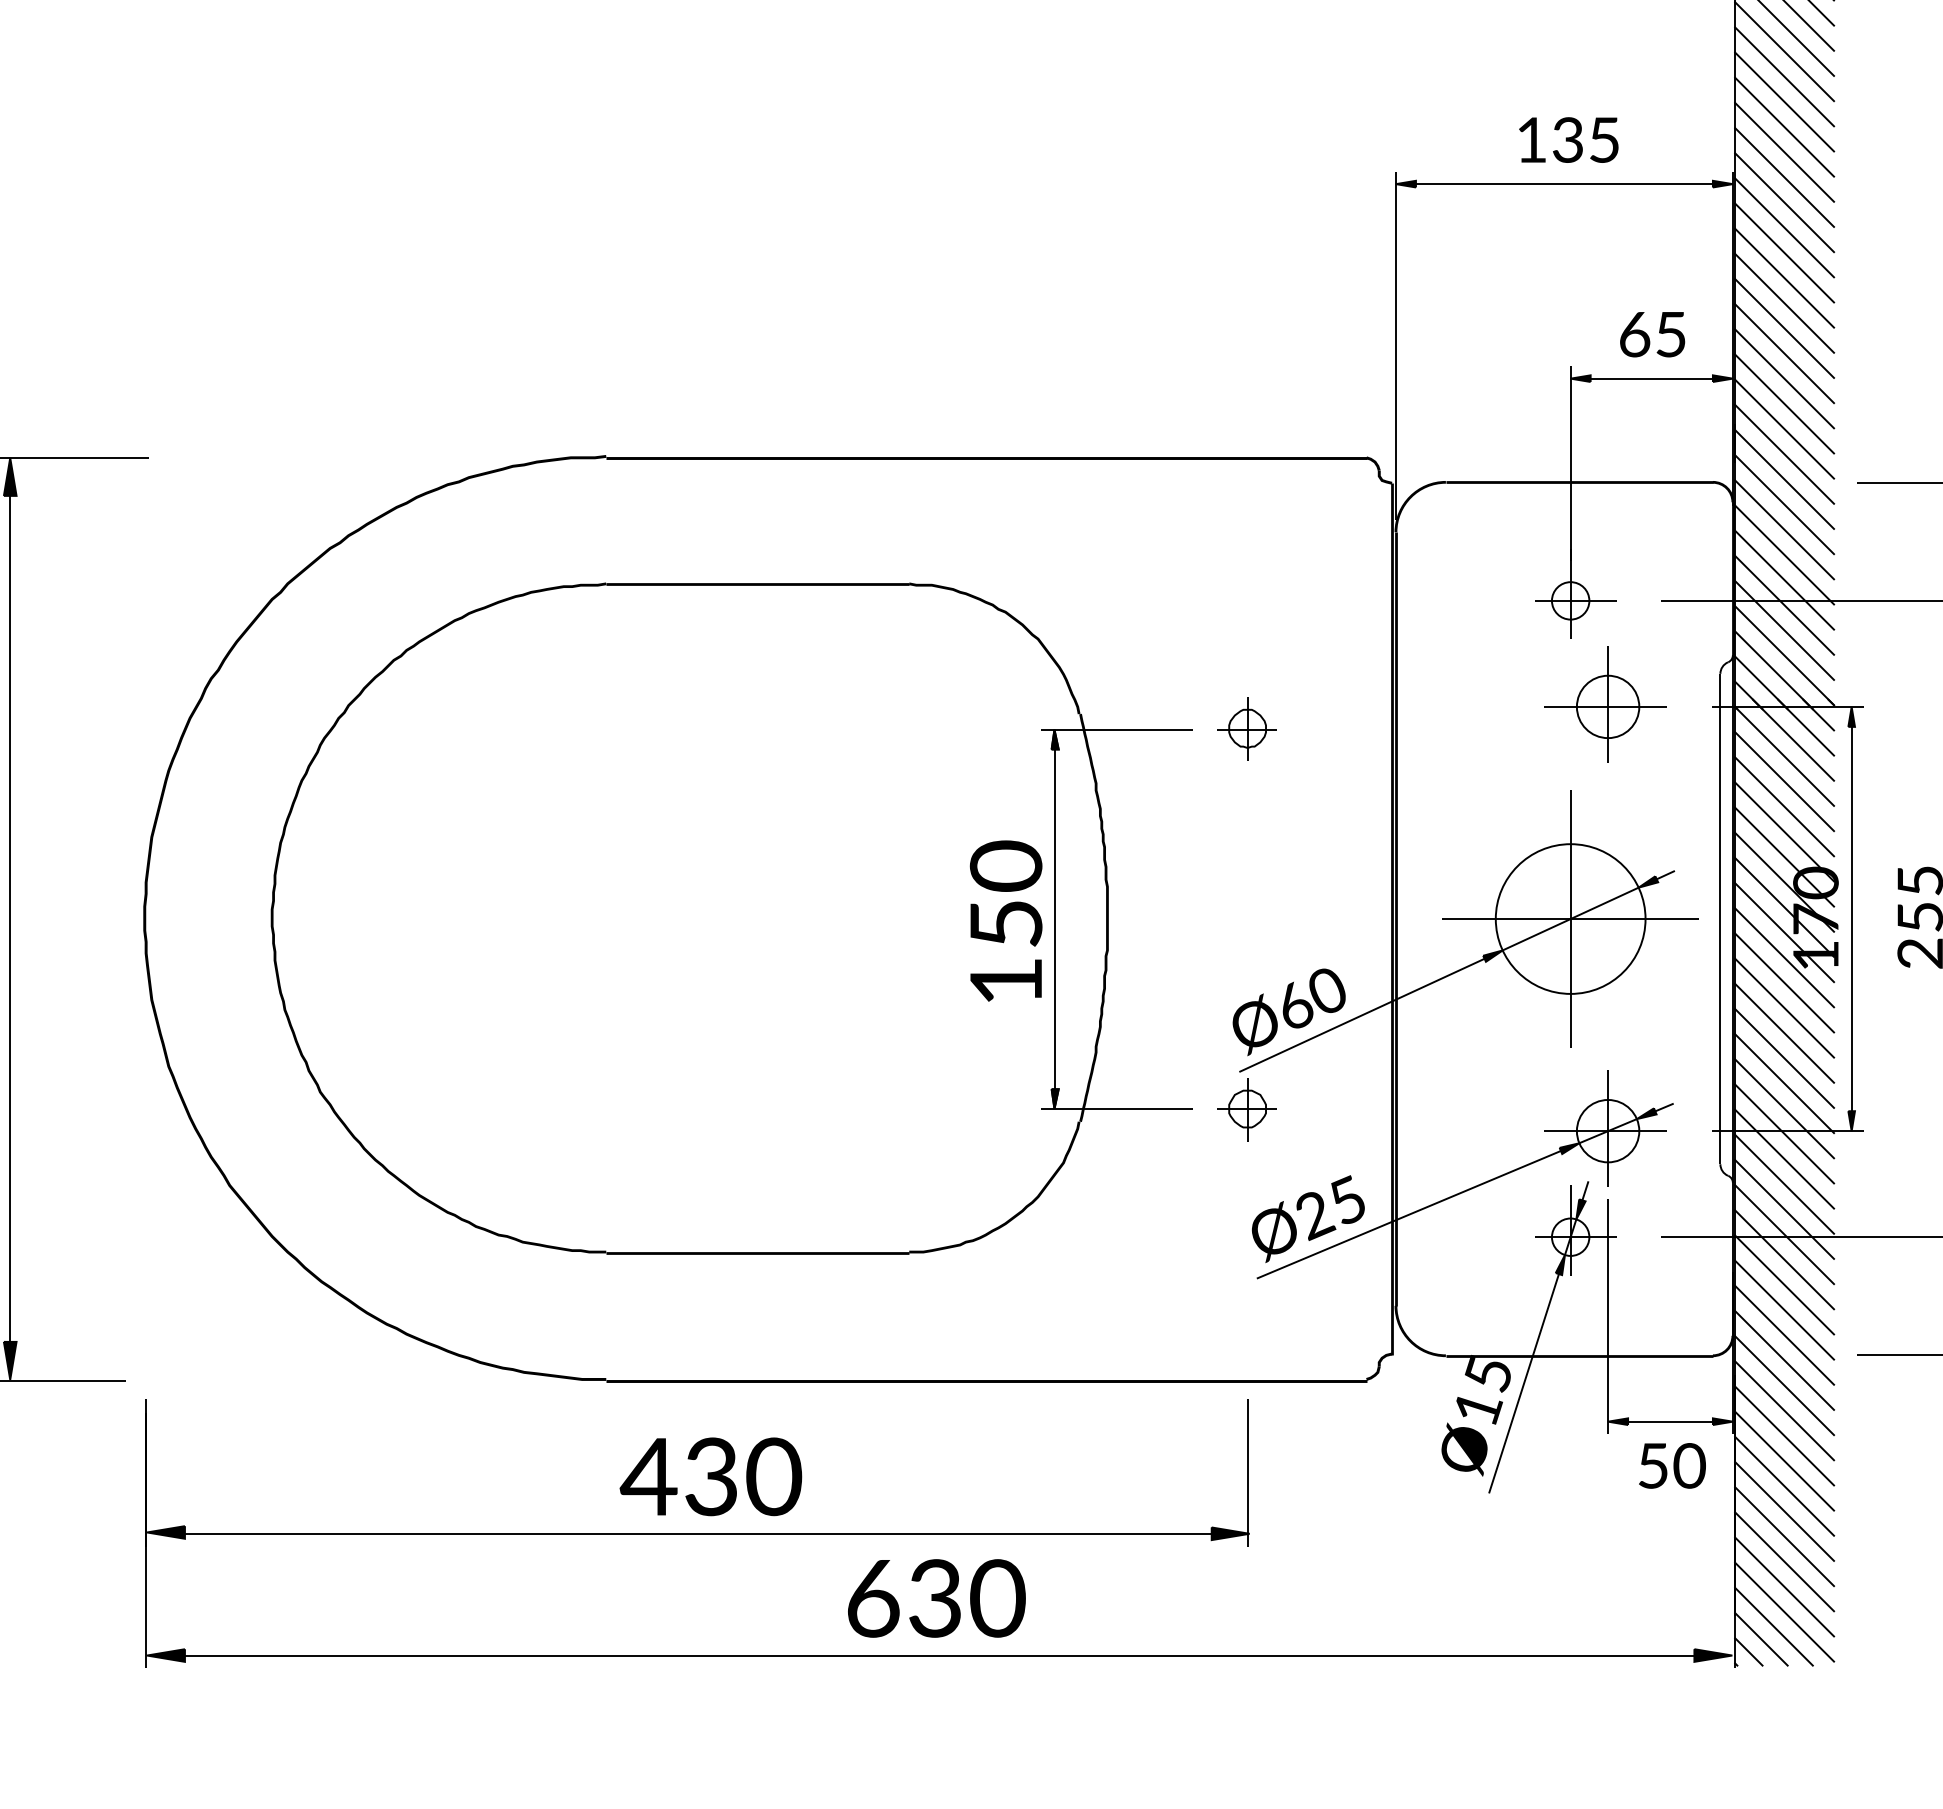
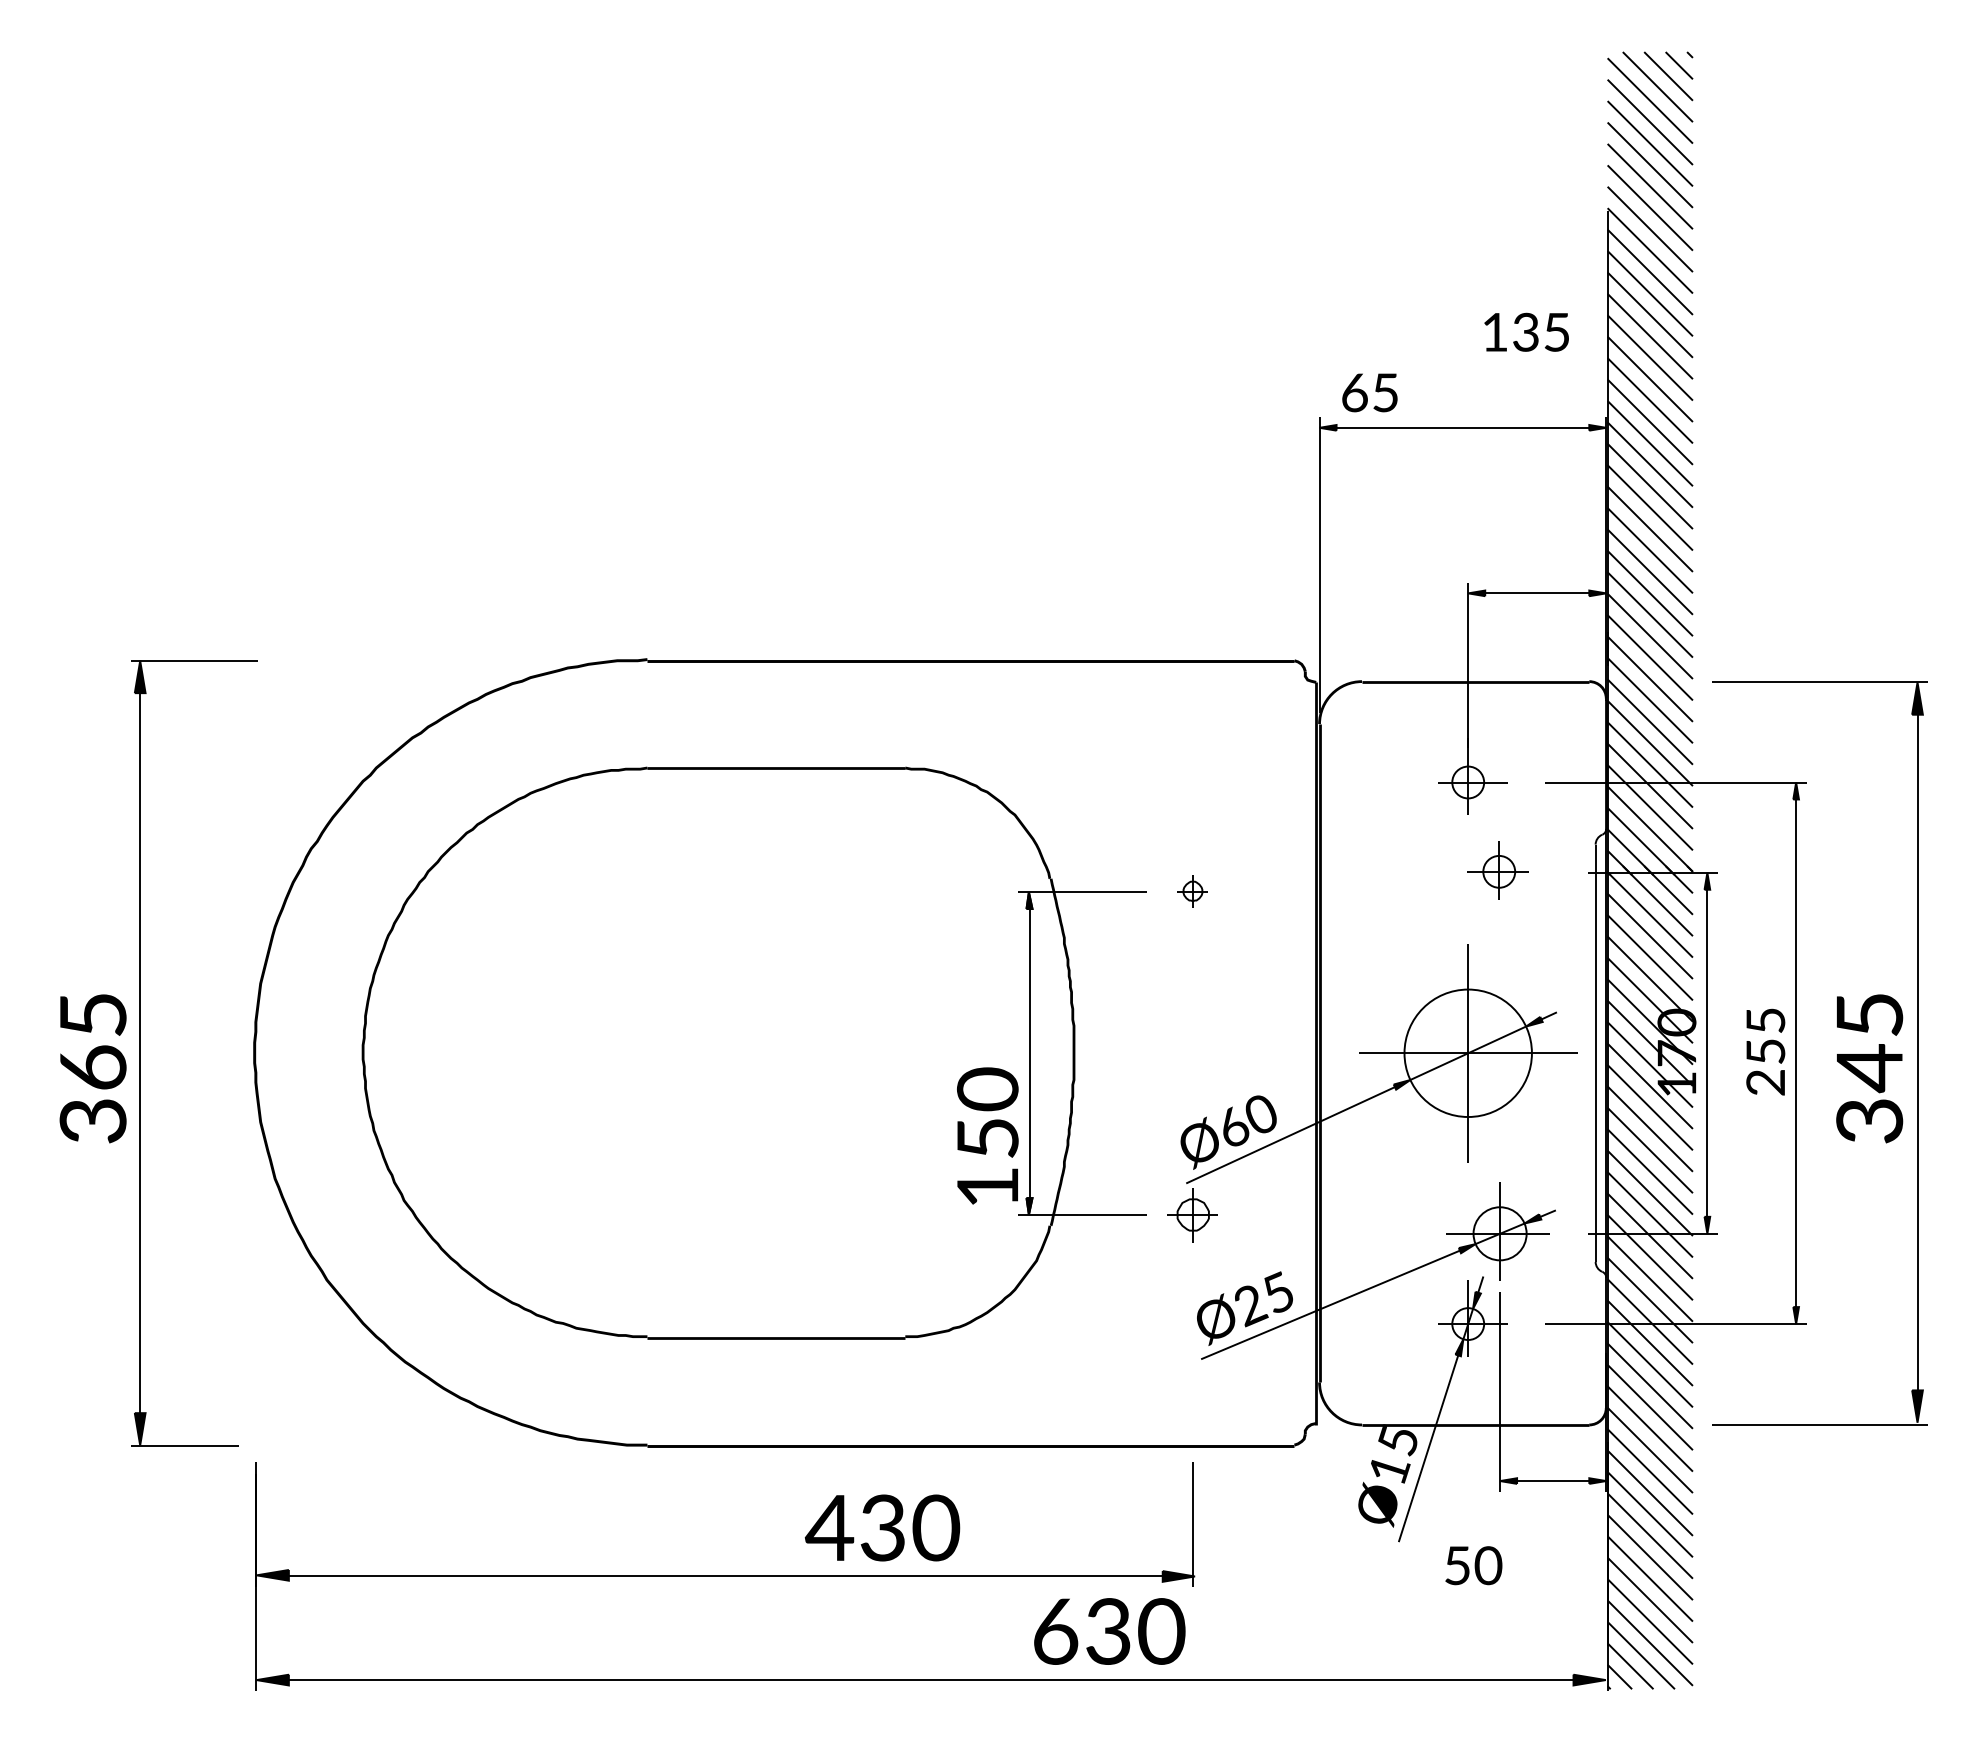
text: (1568, 139) -> (1526, 331), moved
text: (1652, 334) -> (1369, 392), moved
part: (1605, 704) -> (1497, 870), size x0.6
part: (1246, 728) -> (1192, 891), size x0.6
text: (1005, 920) -> (987, 1135), moved
text: (1672, 1465) -> (1473, 1565), moved
text: (710, 1476) -> (882, 1527), moved
text: (936, 1598) -> (1109, 1631), moved

